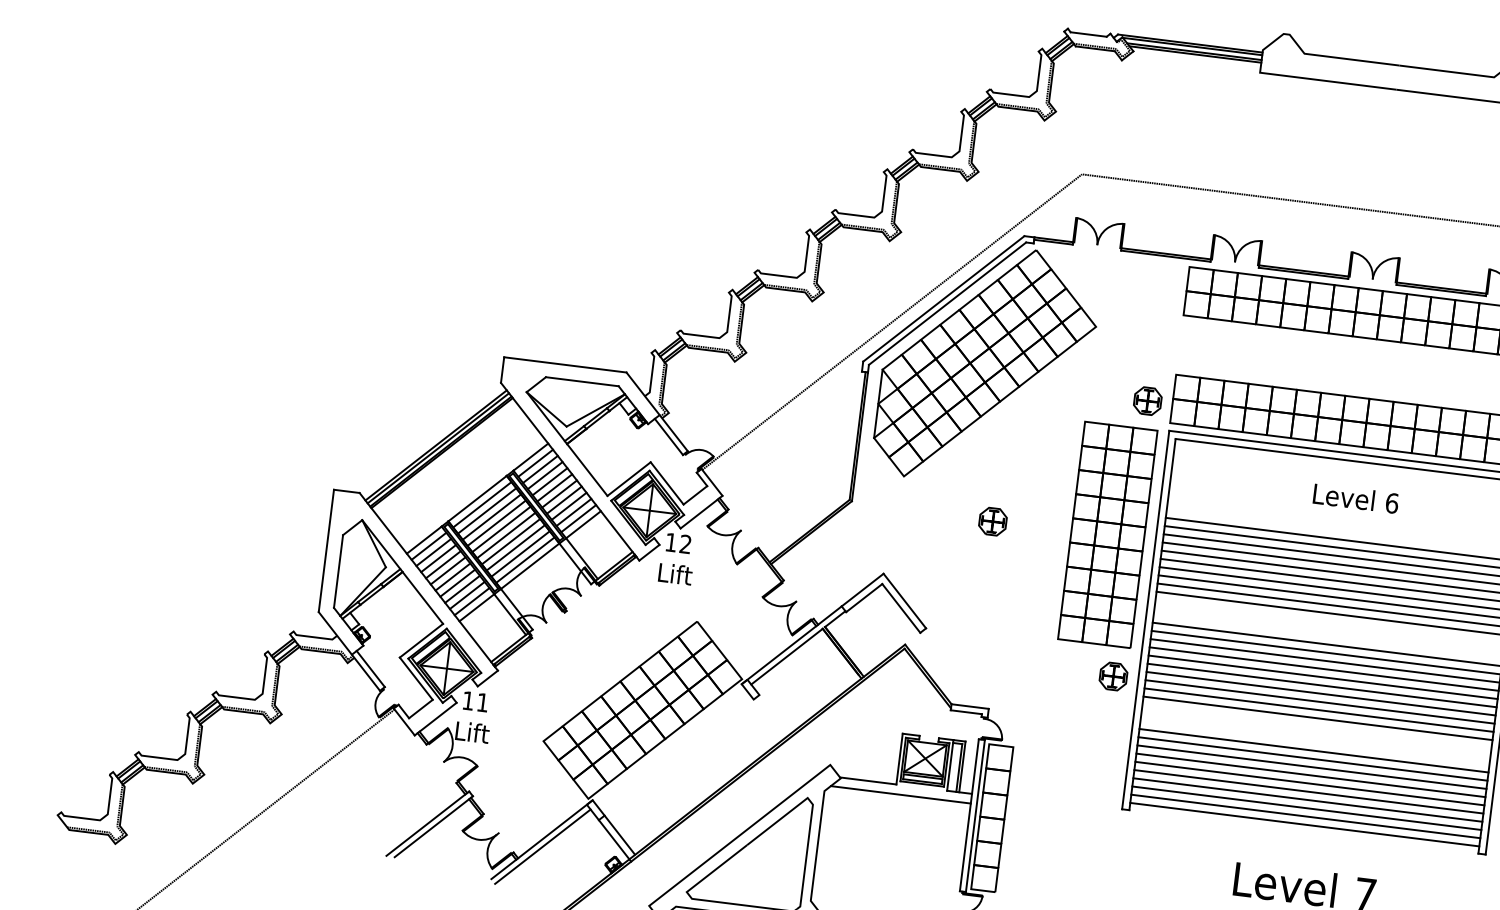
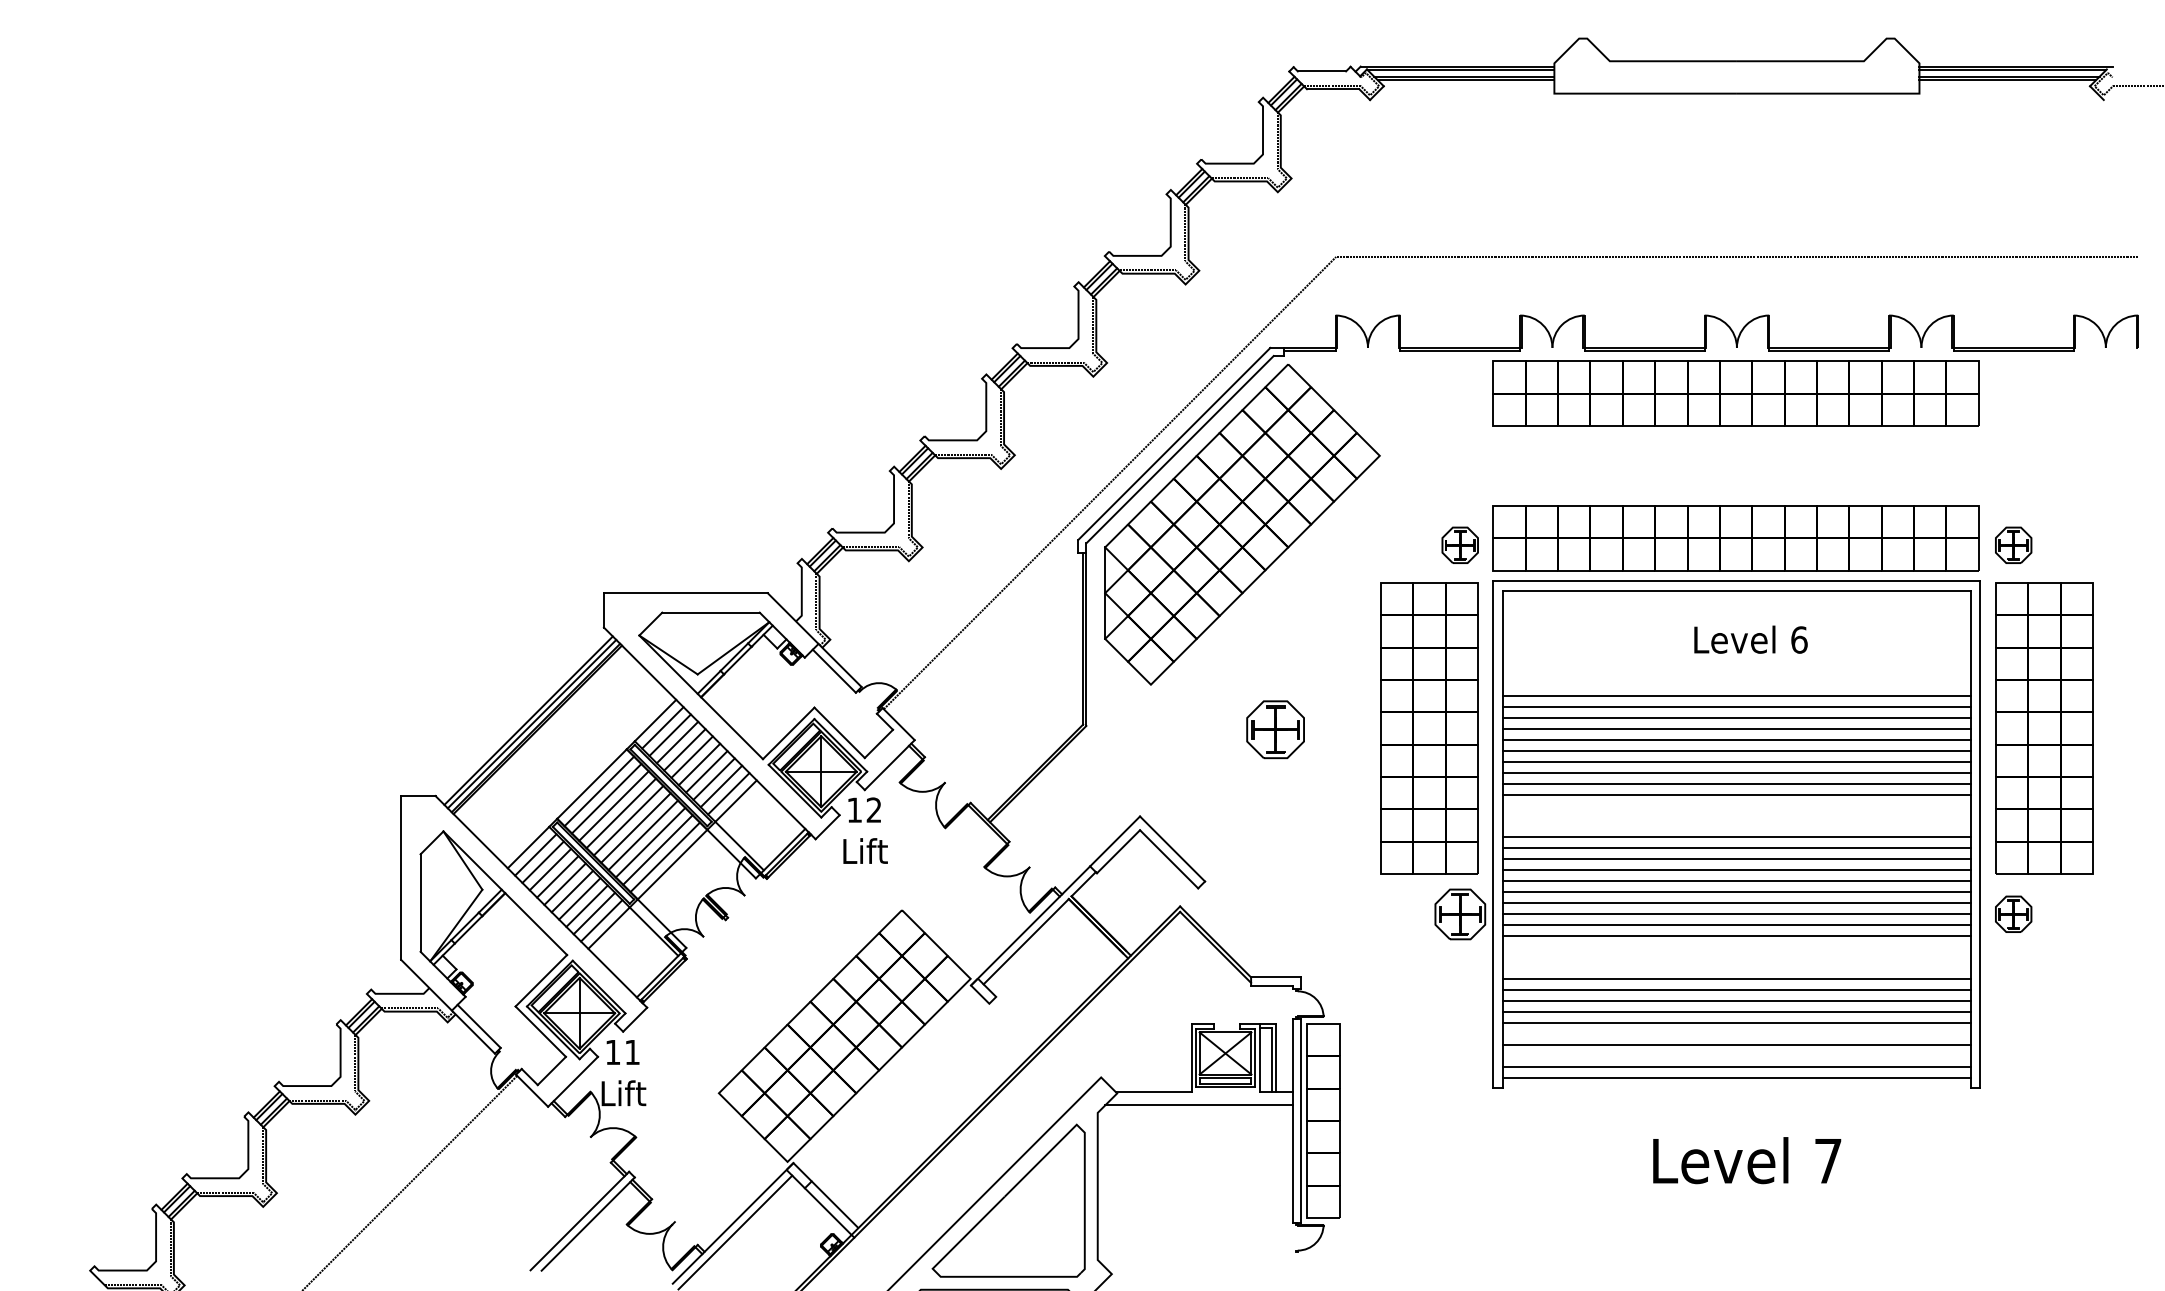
part: (992, 521) -> (1275, 729), size x1.6
part: (1113, 675) -> (1459, 913), size x1.4
line: (1308, 791) -> (1736, 1034), removed
line: (1306, 808) -> (1736, 1056), removed

